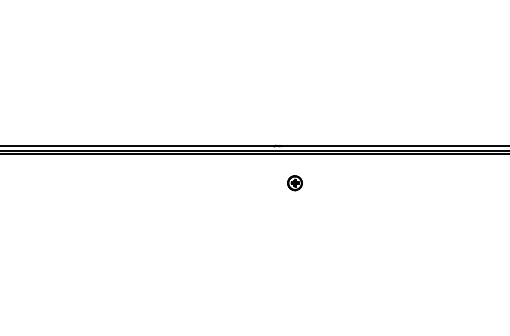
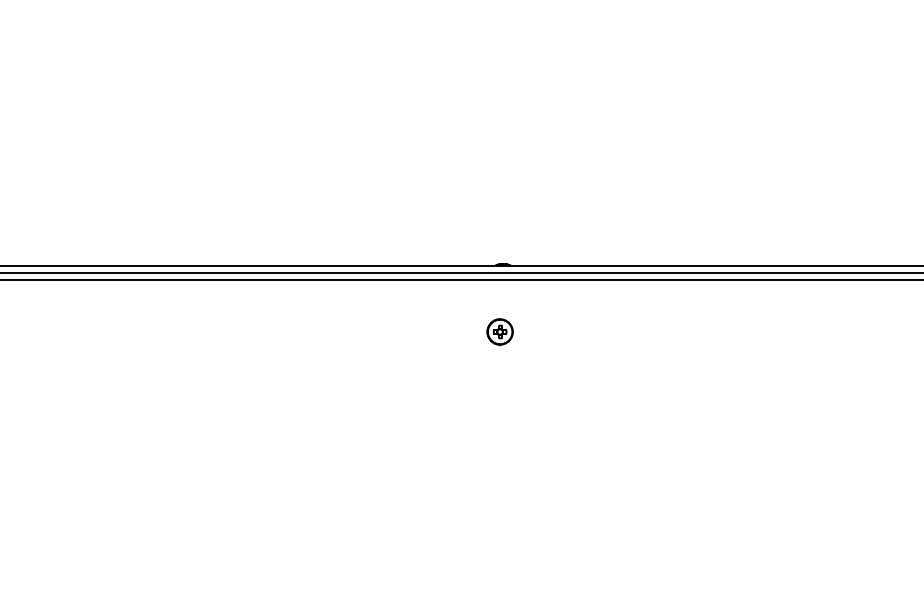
part: (294, 183) -> (499, 332), moved

